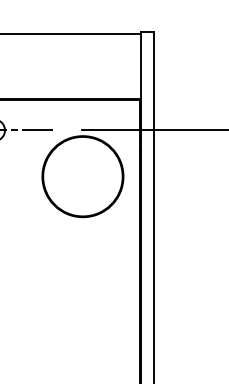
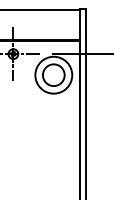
circle: (82, 177) -> (53, 75), size x0.6

